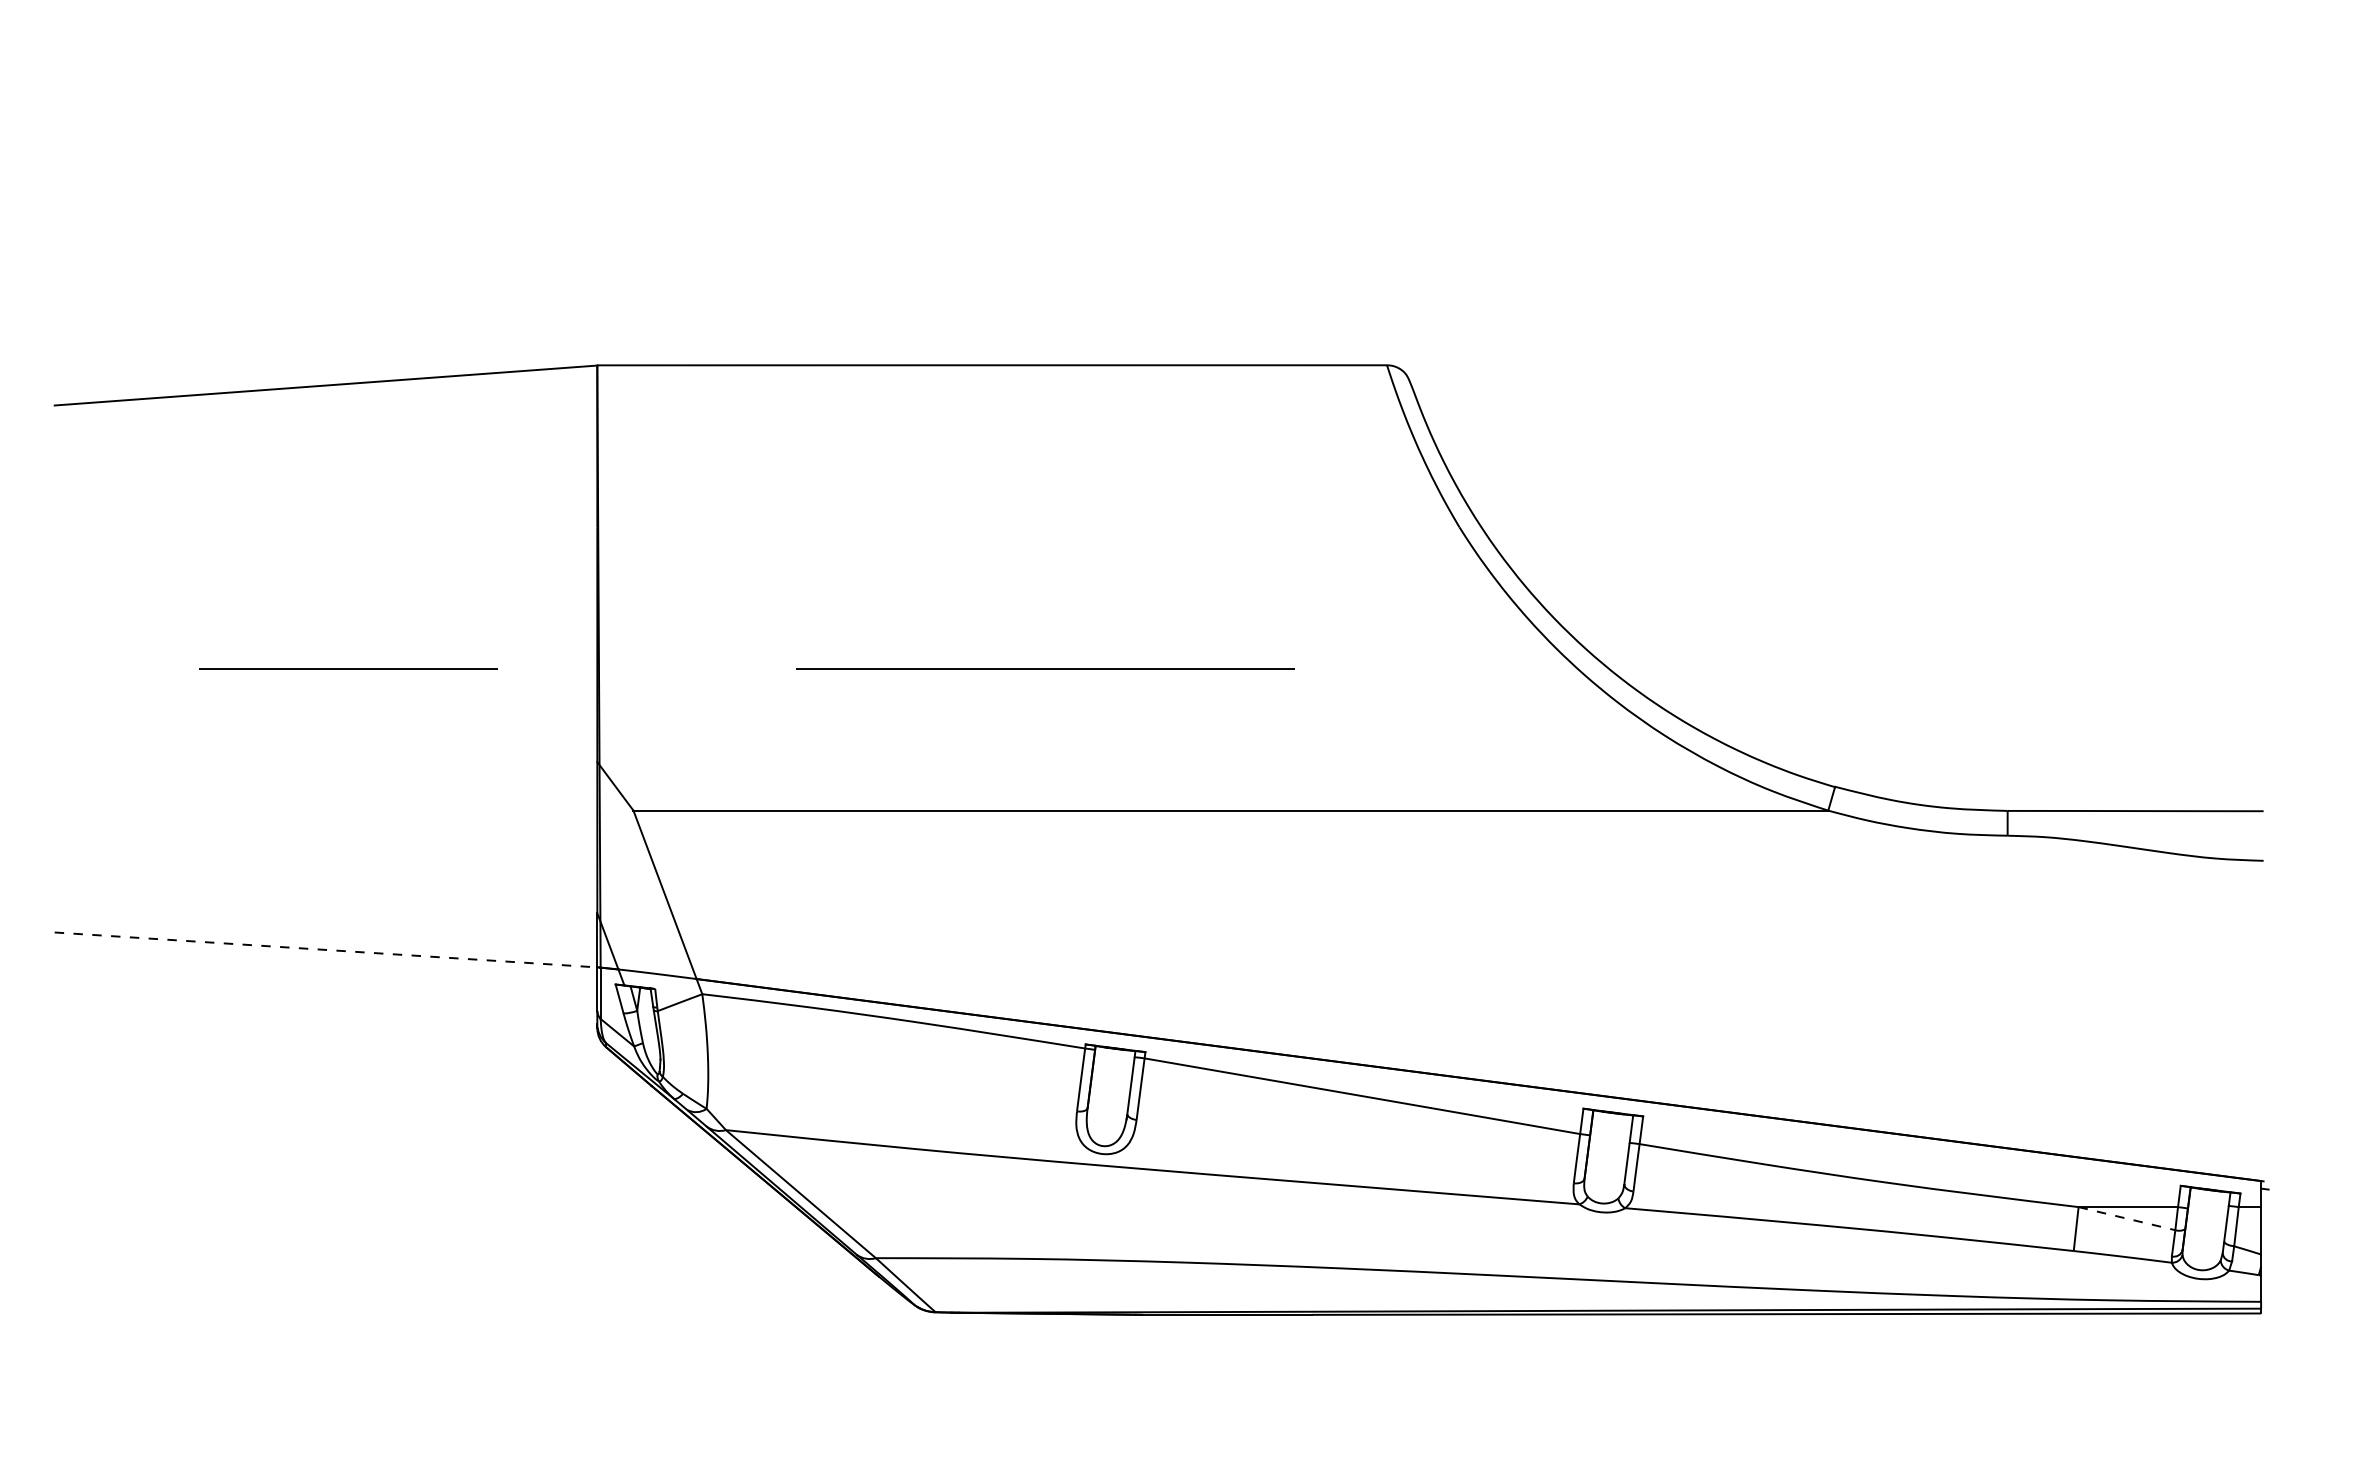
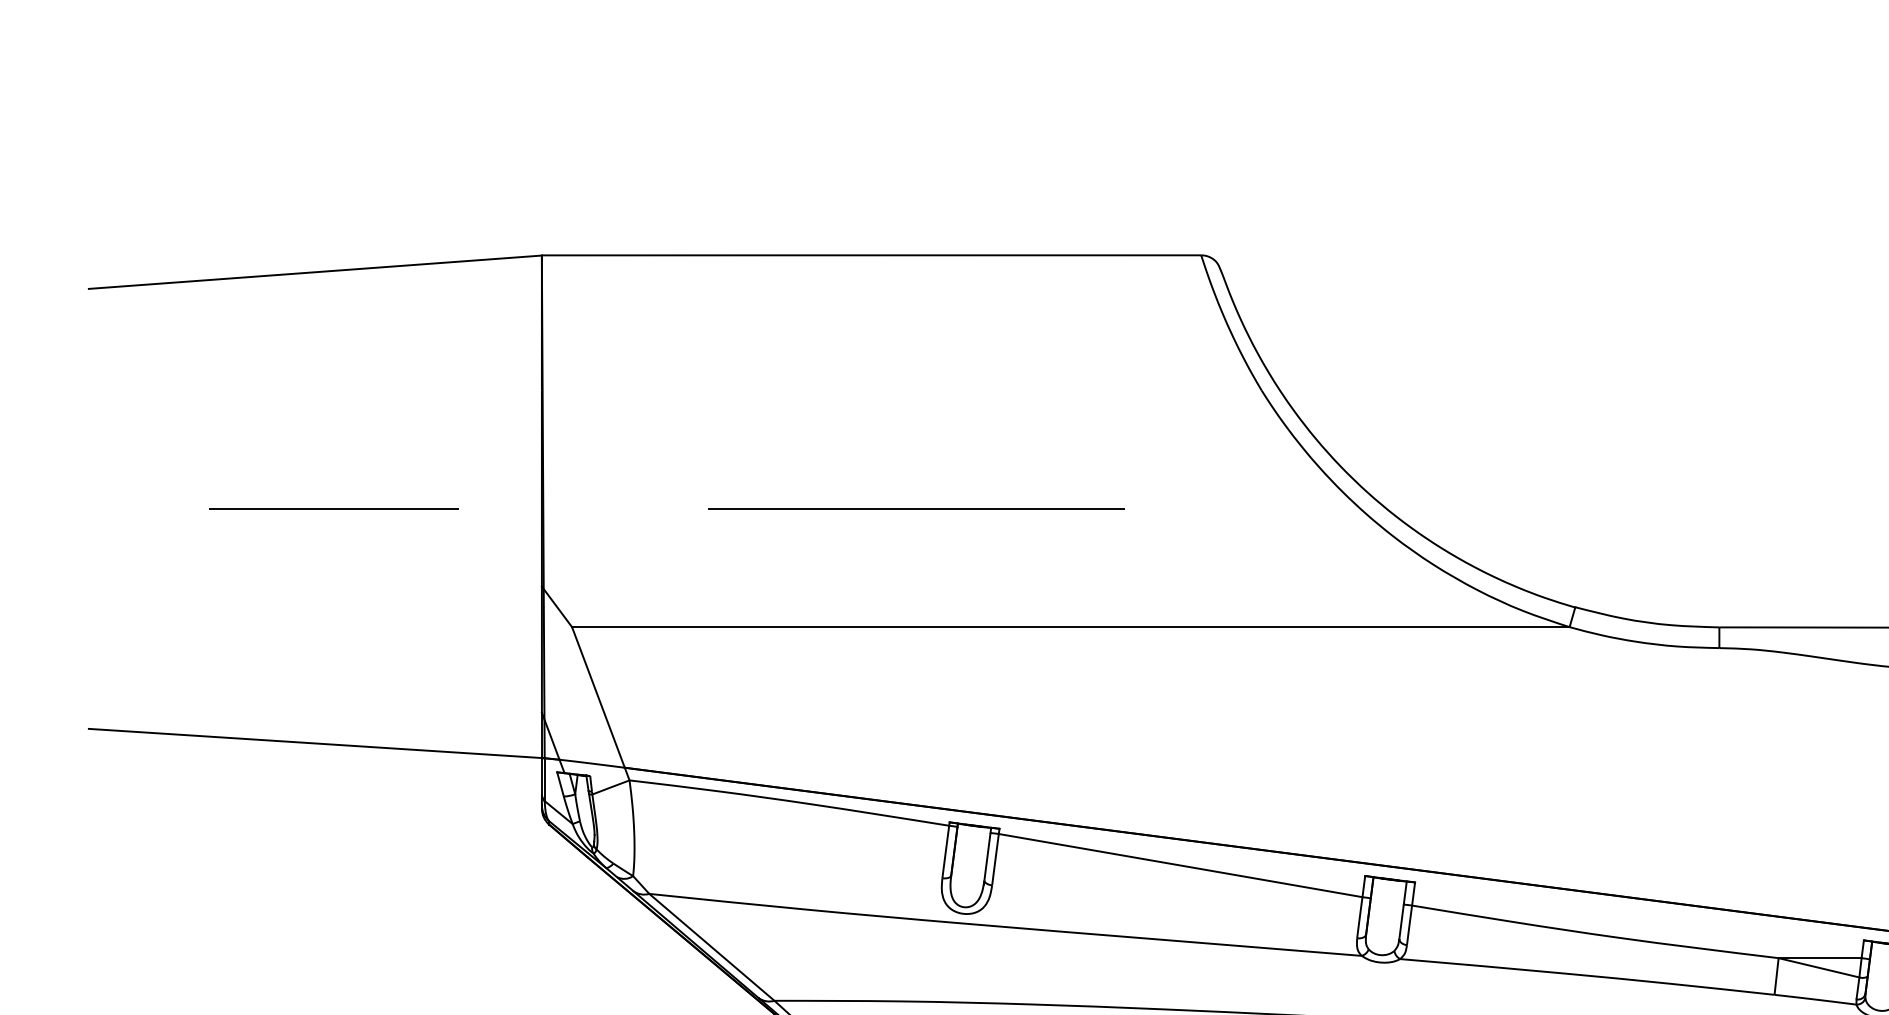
line: (327, 950) -> (316, 743), dashed -> solid
line: (2126, 1218) -> (1818, 967), dashed -> solid

